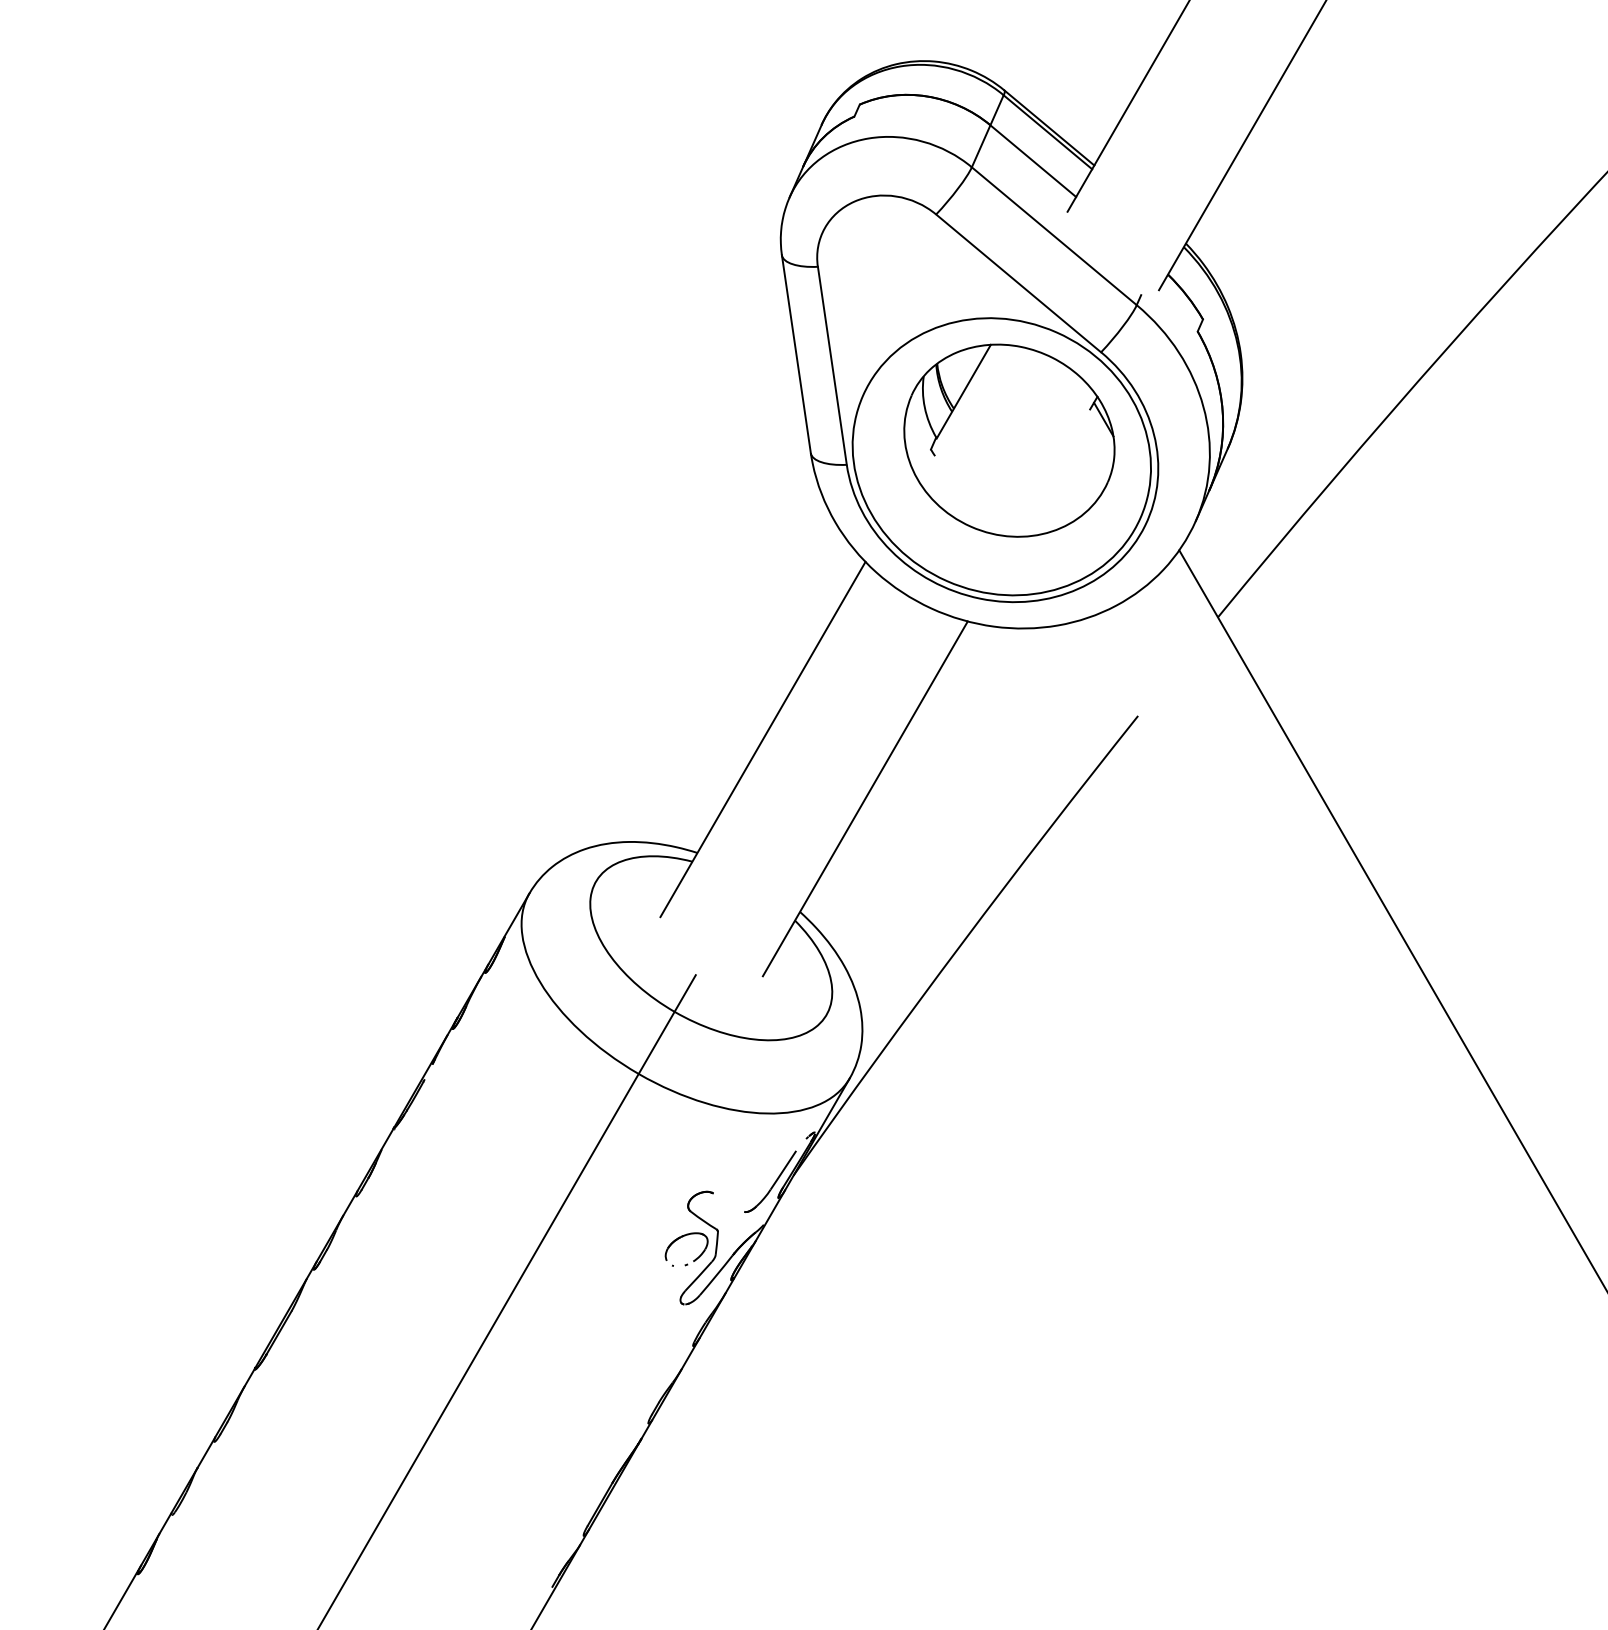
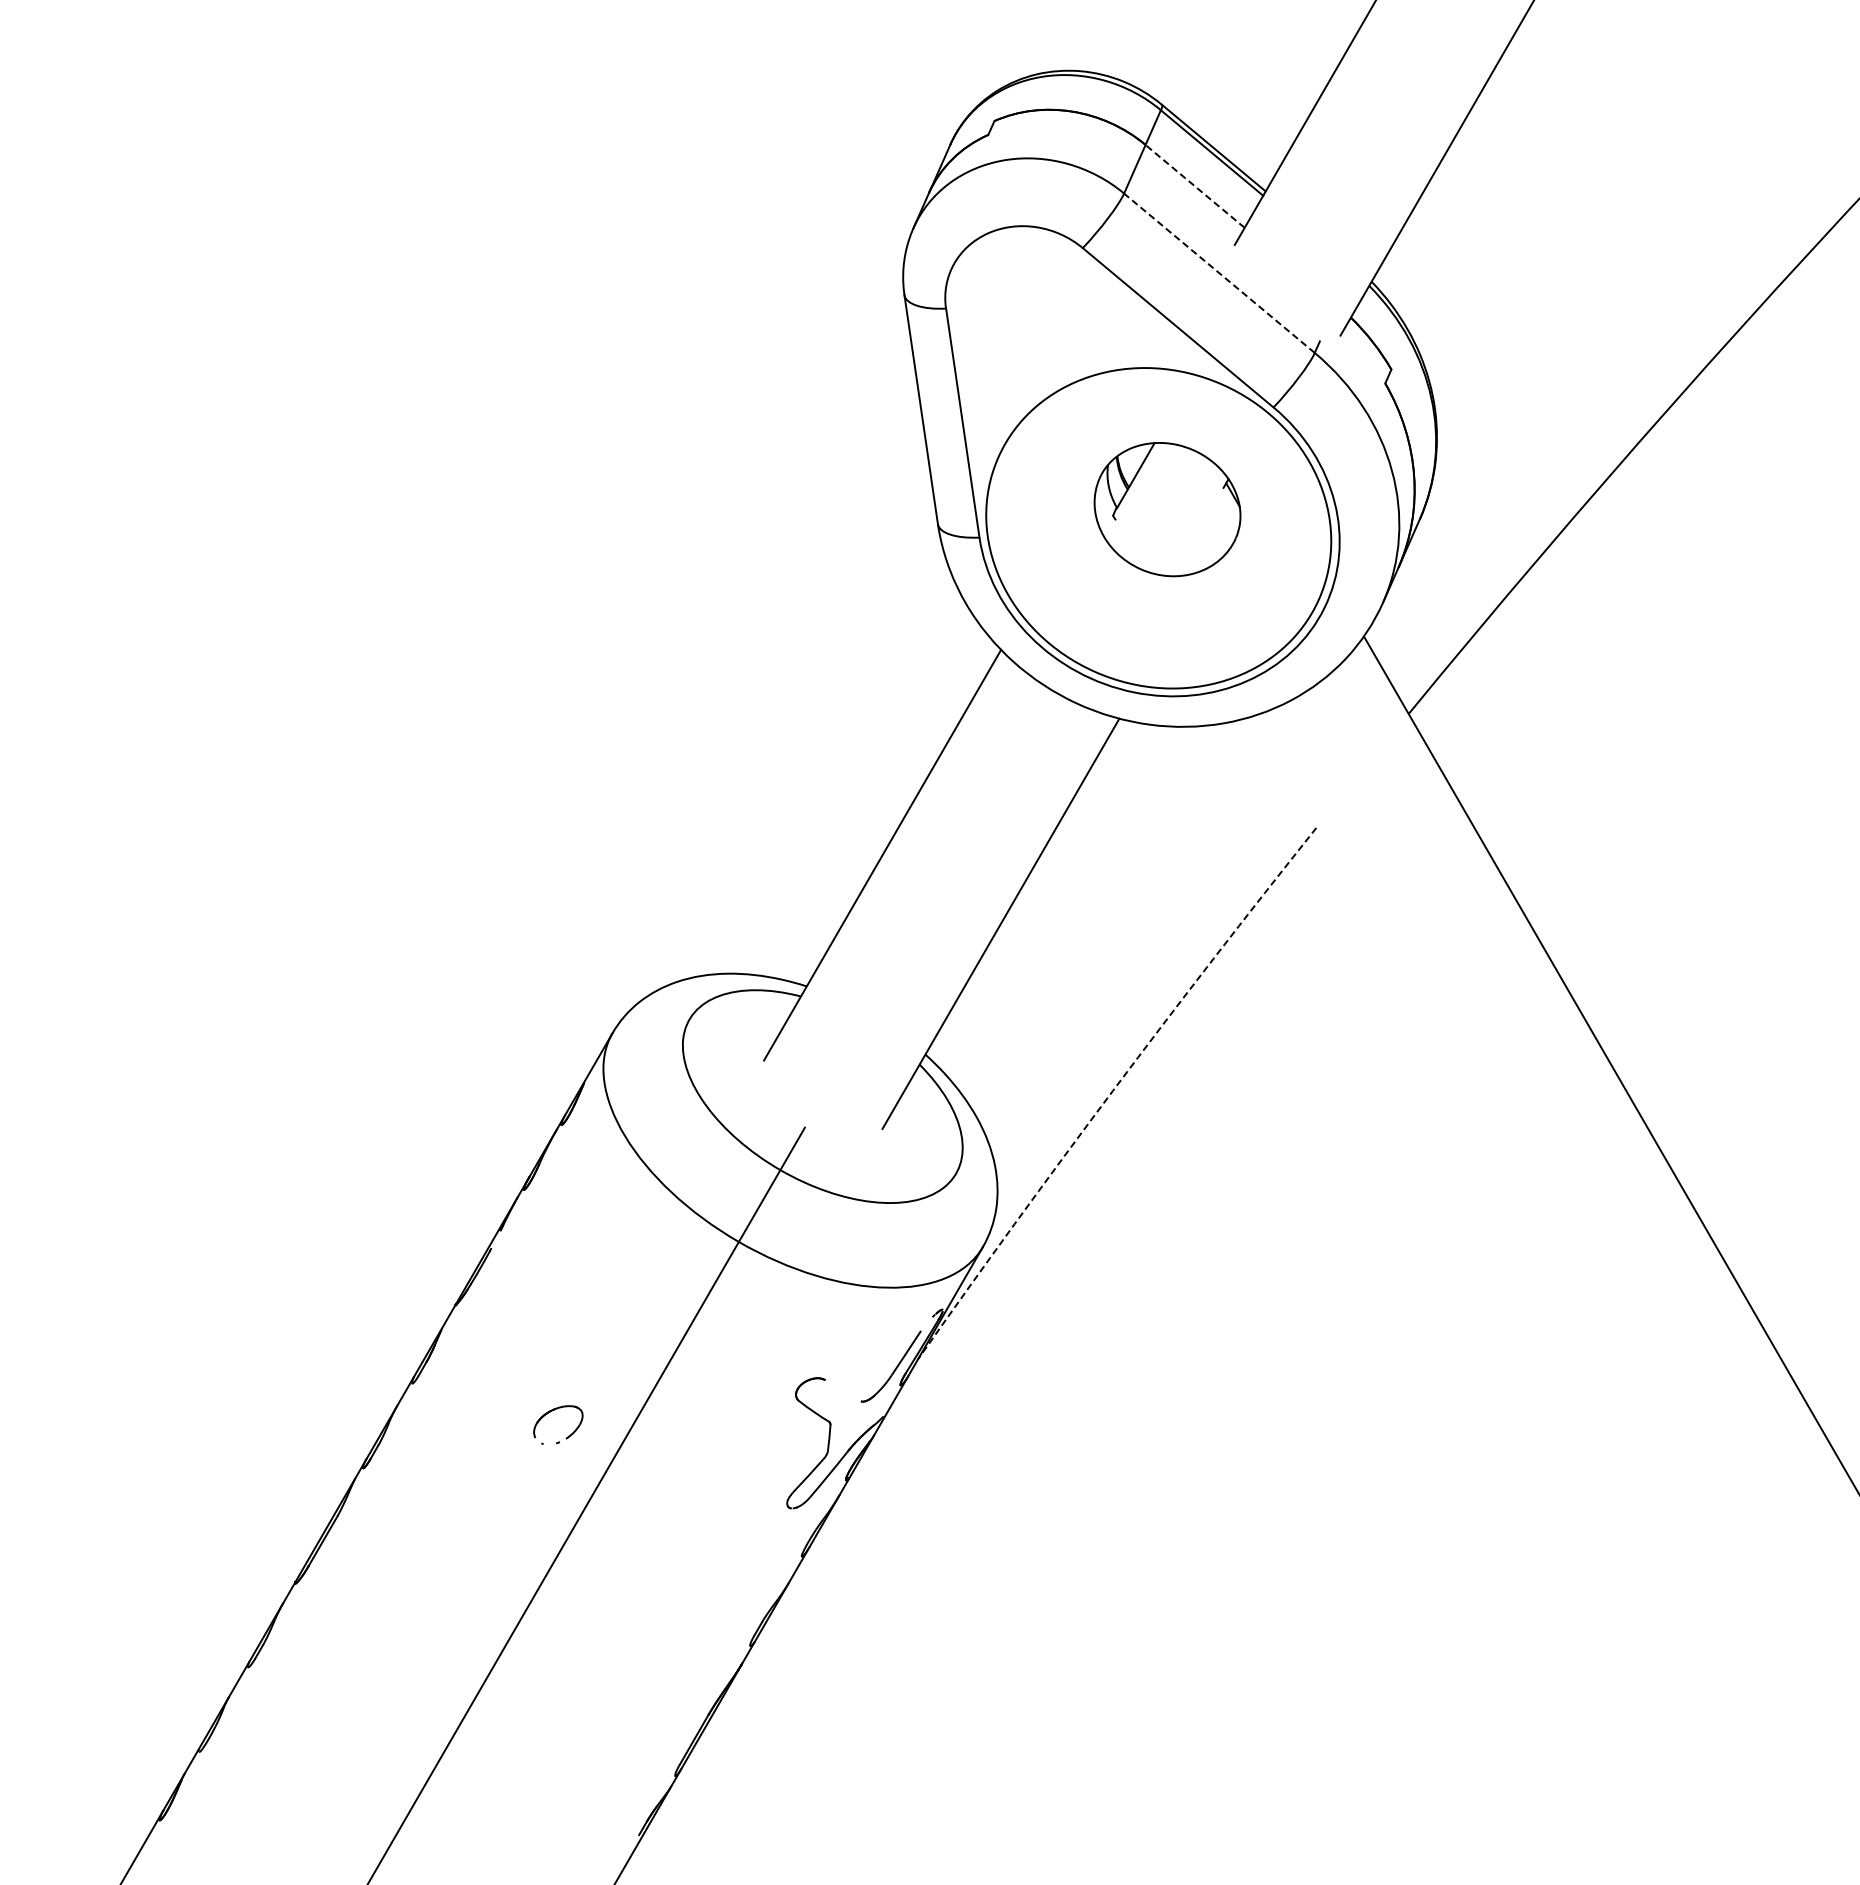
line: (1033, 161) -> (1195, 186), solid -> dashed
line: (1054, 235) -> (1219, 272), solid -> dashed
part: (1009, 440) -> (1167, 509), size x0.6
arc: (962, 942) -> (1113, 1090), solid -> dashed
part: (681, 1237) -> (552, 1411), moved

